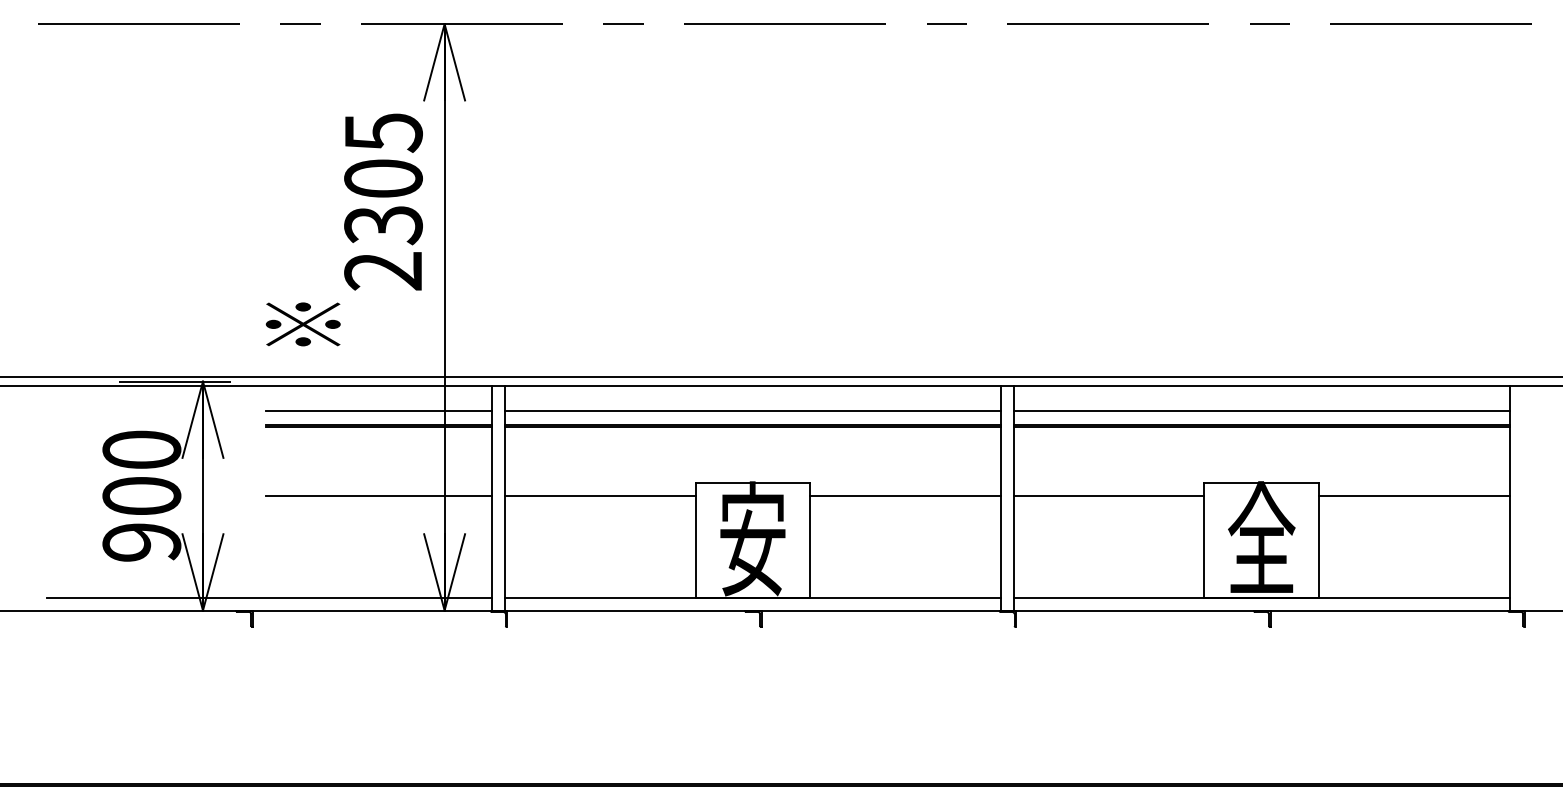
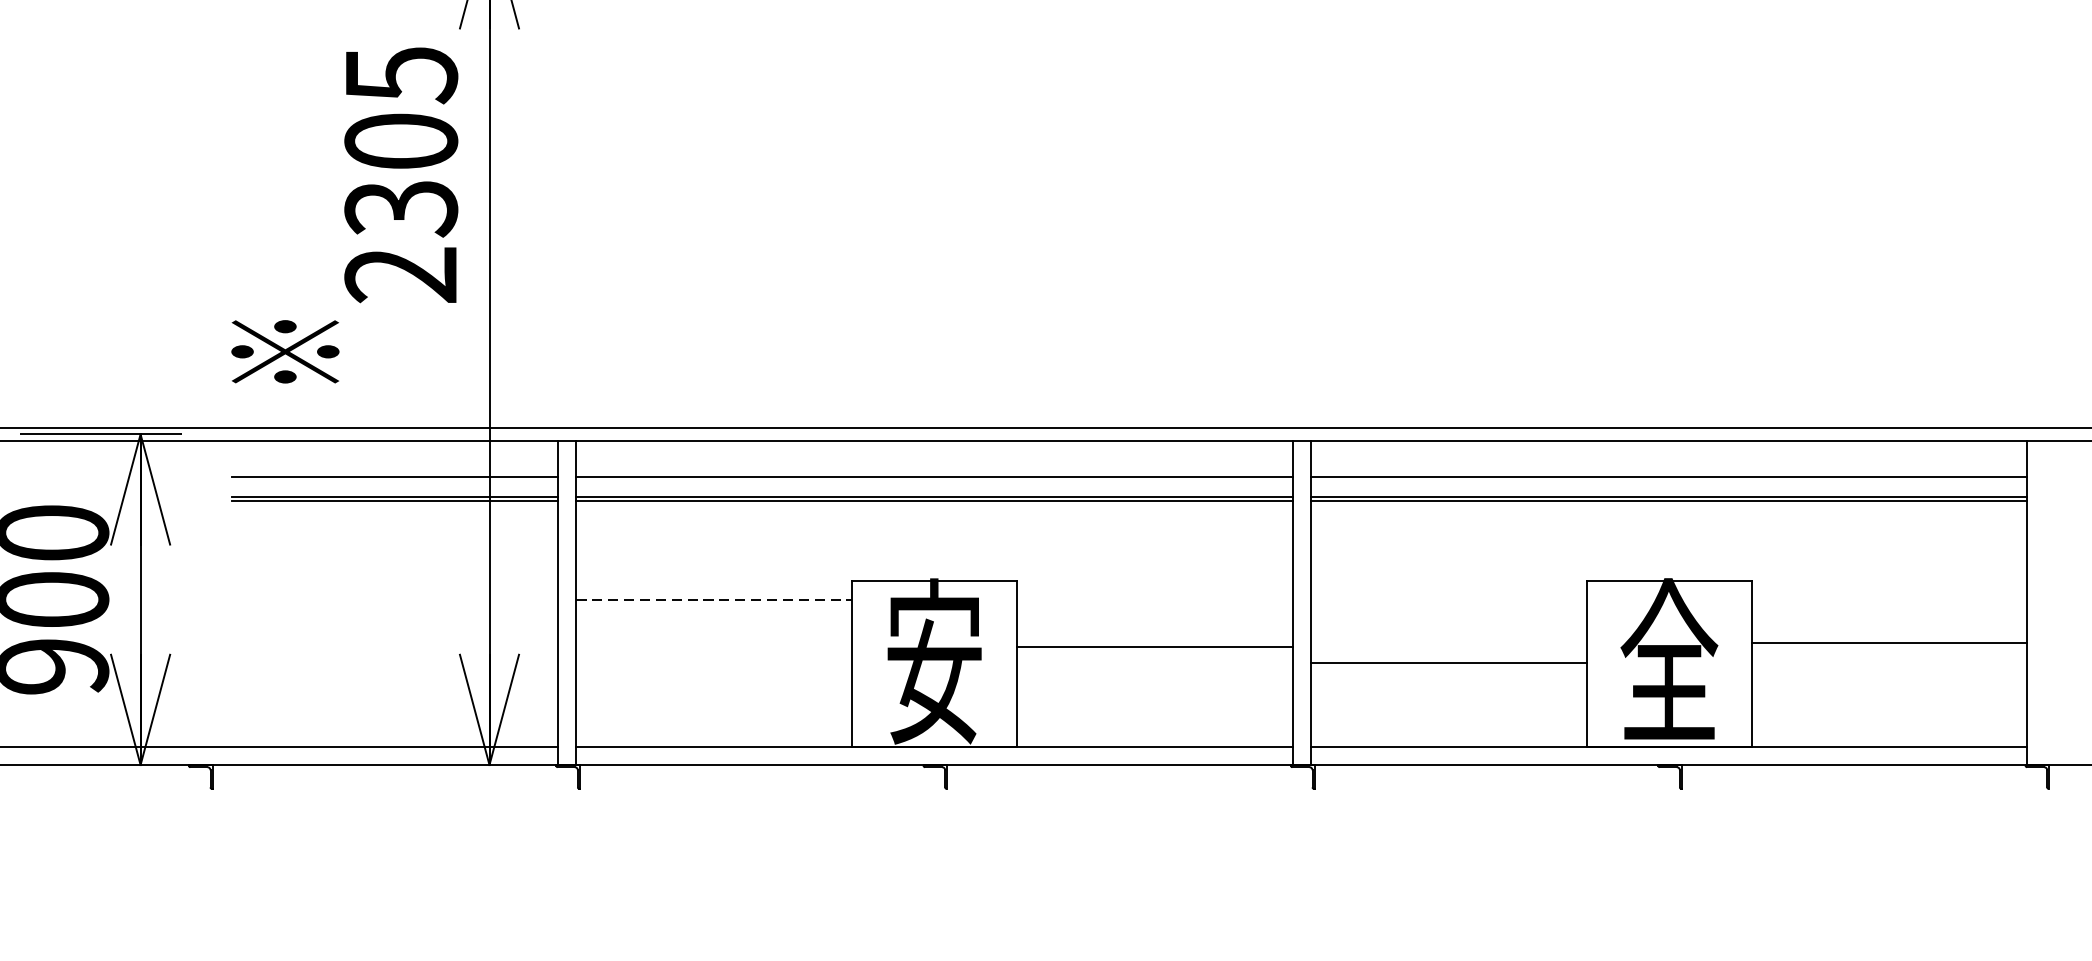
line: (379, 496) -> (395, 600), removed
line: (600, 496) -> (714, 600), solid -> dashed
line: (905, 496) -> (1154, 647), moved
line: (1108, 496) -> (1448, 663), moved
line: (1413, 496) -> (1888, 643), moved

